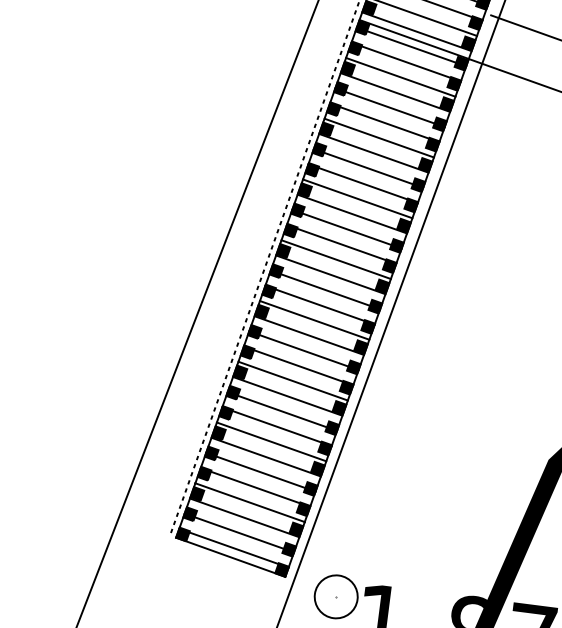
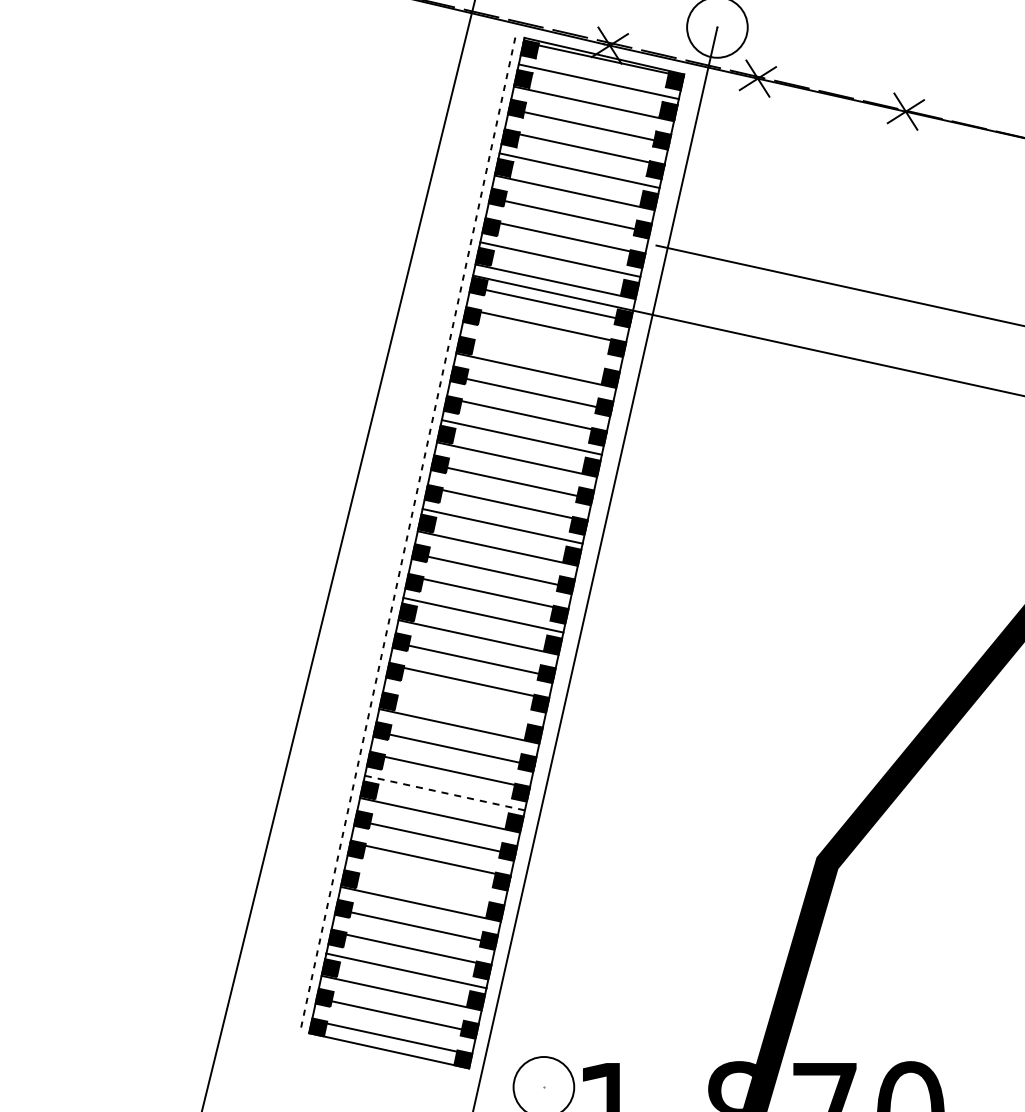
line: (401, 77) -> (541, 348), removed
line: (314, 319) -> (464, 703), removed
line: (292, 381) -> (444, 793), solid -> dashed
line: (271, 441) -> (425, 881), removed

